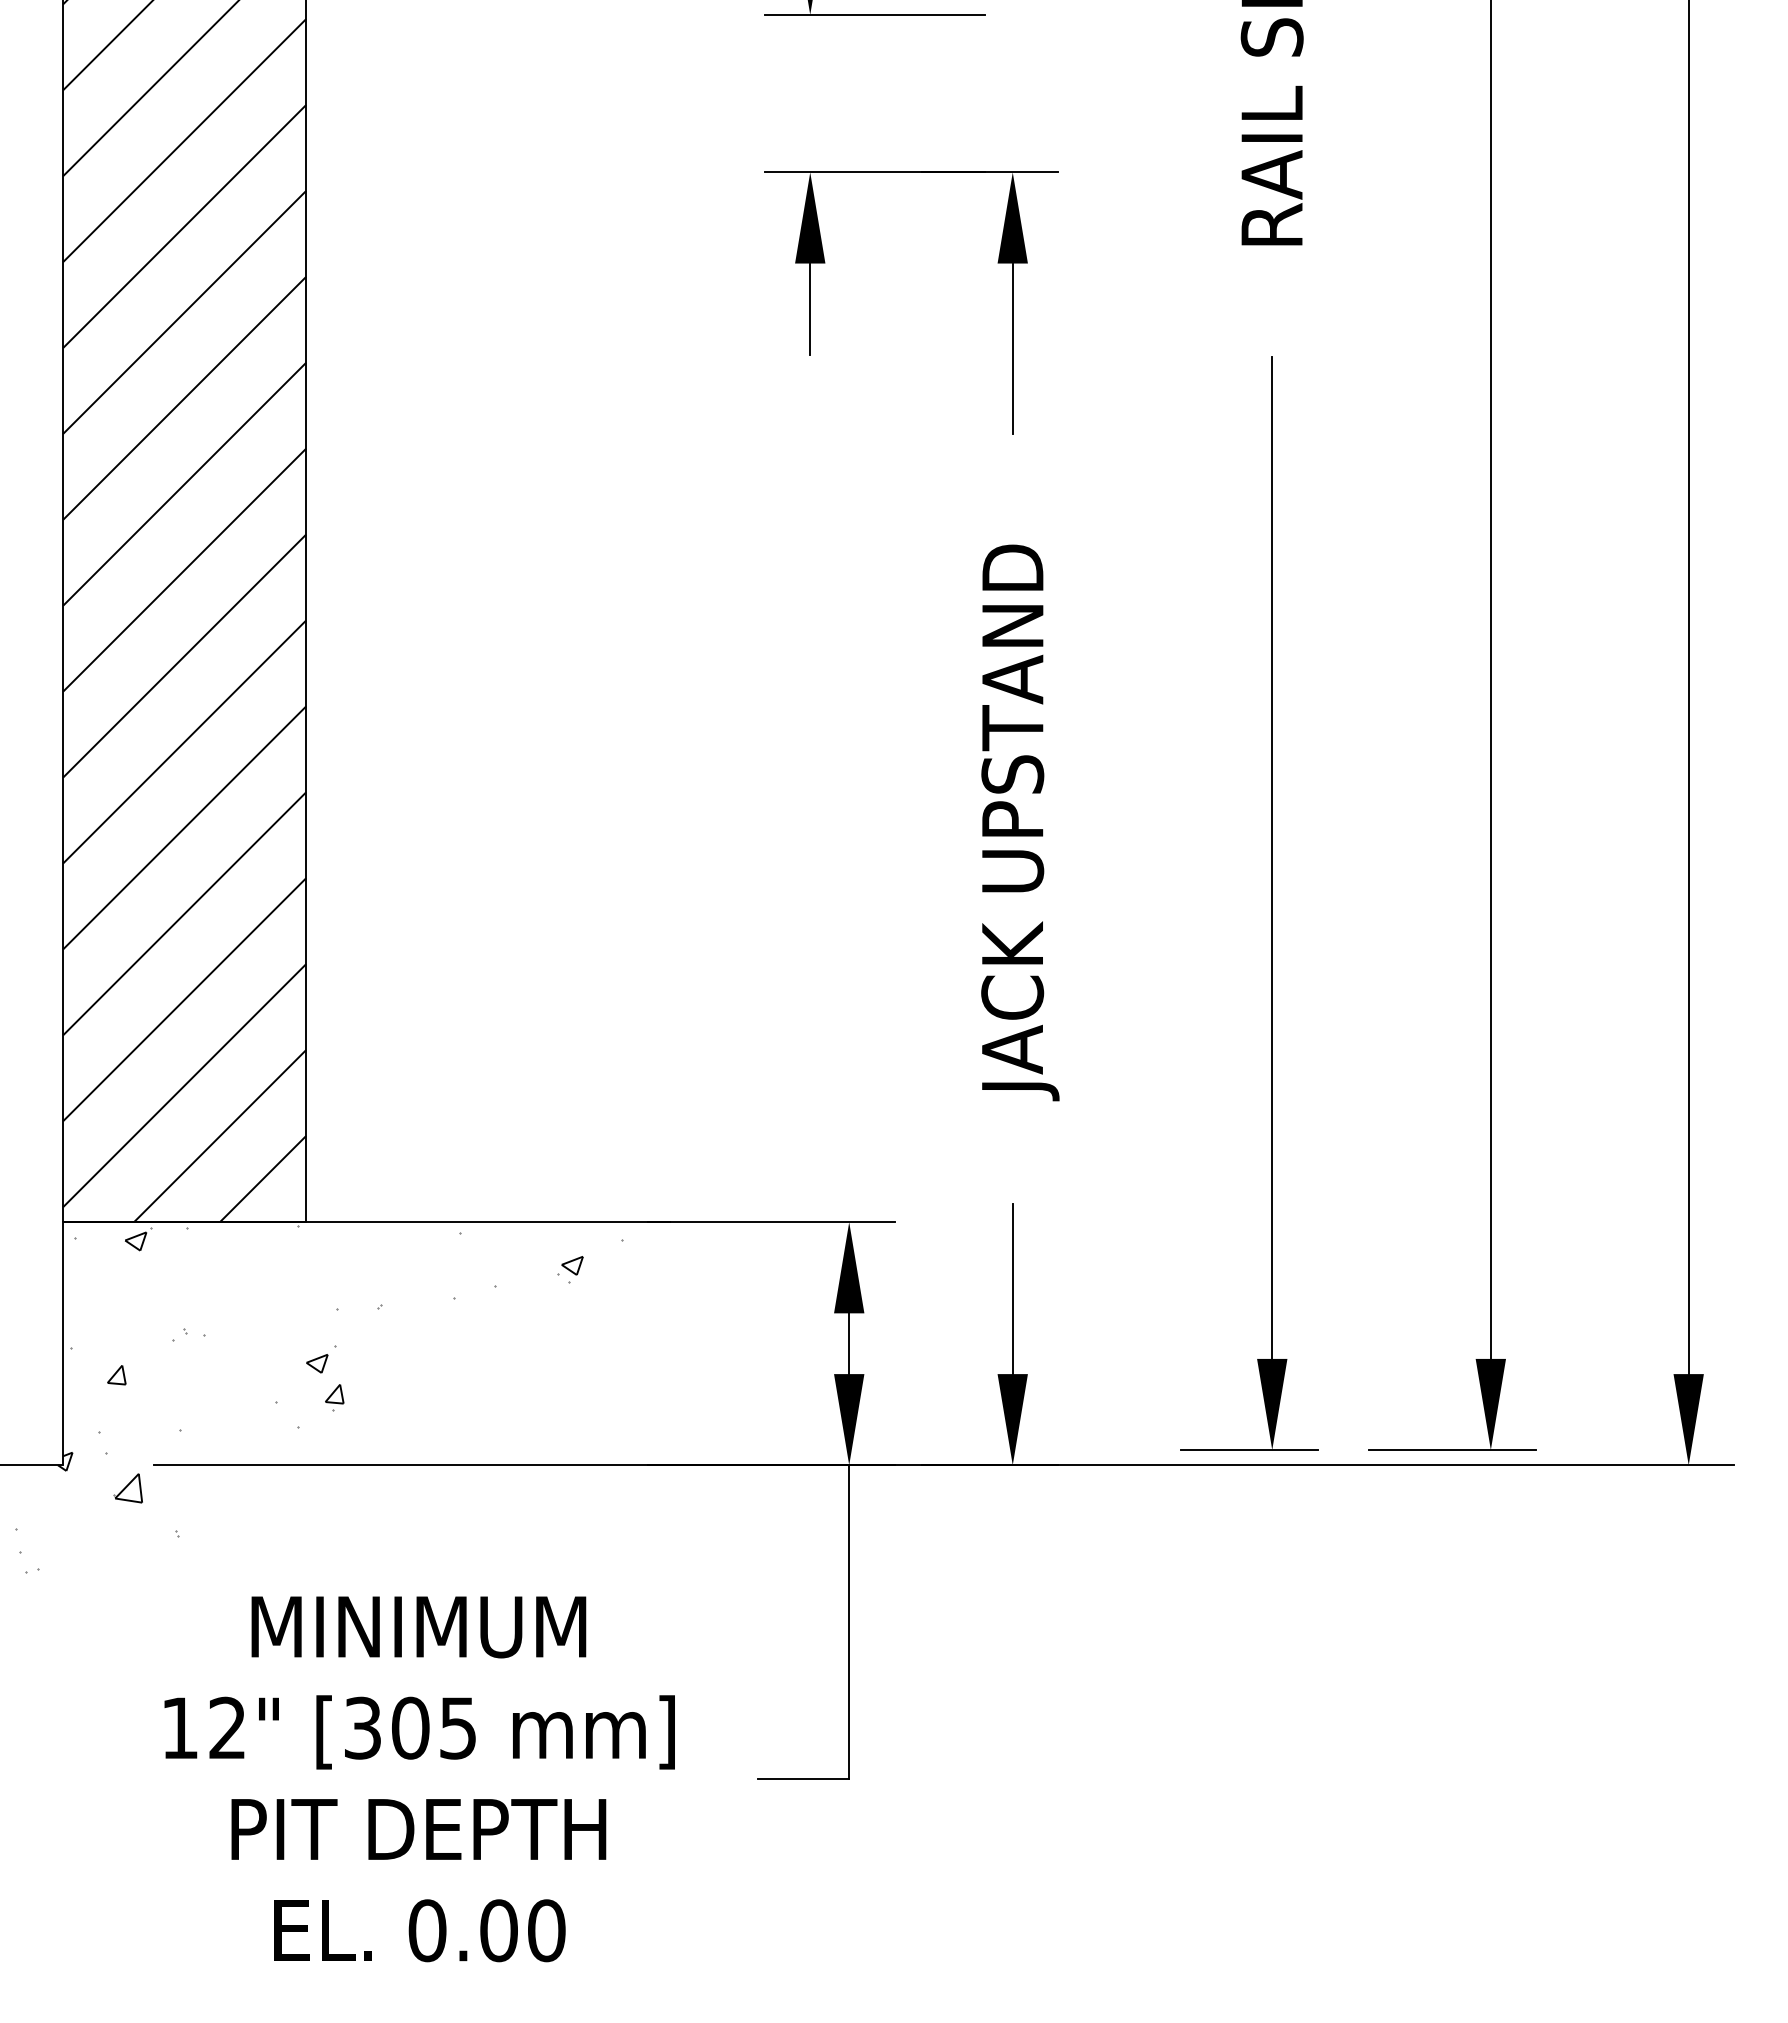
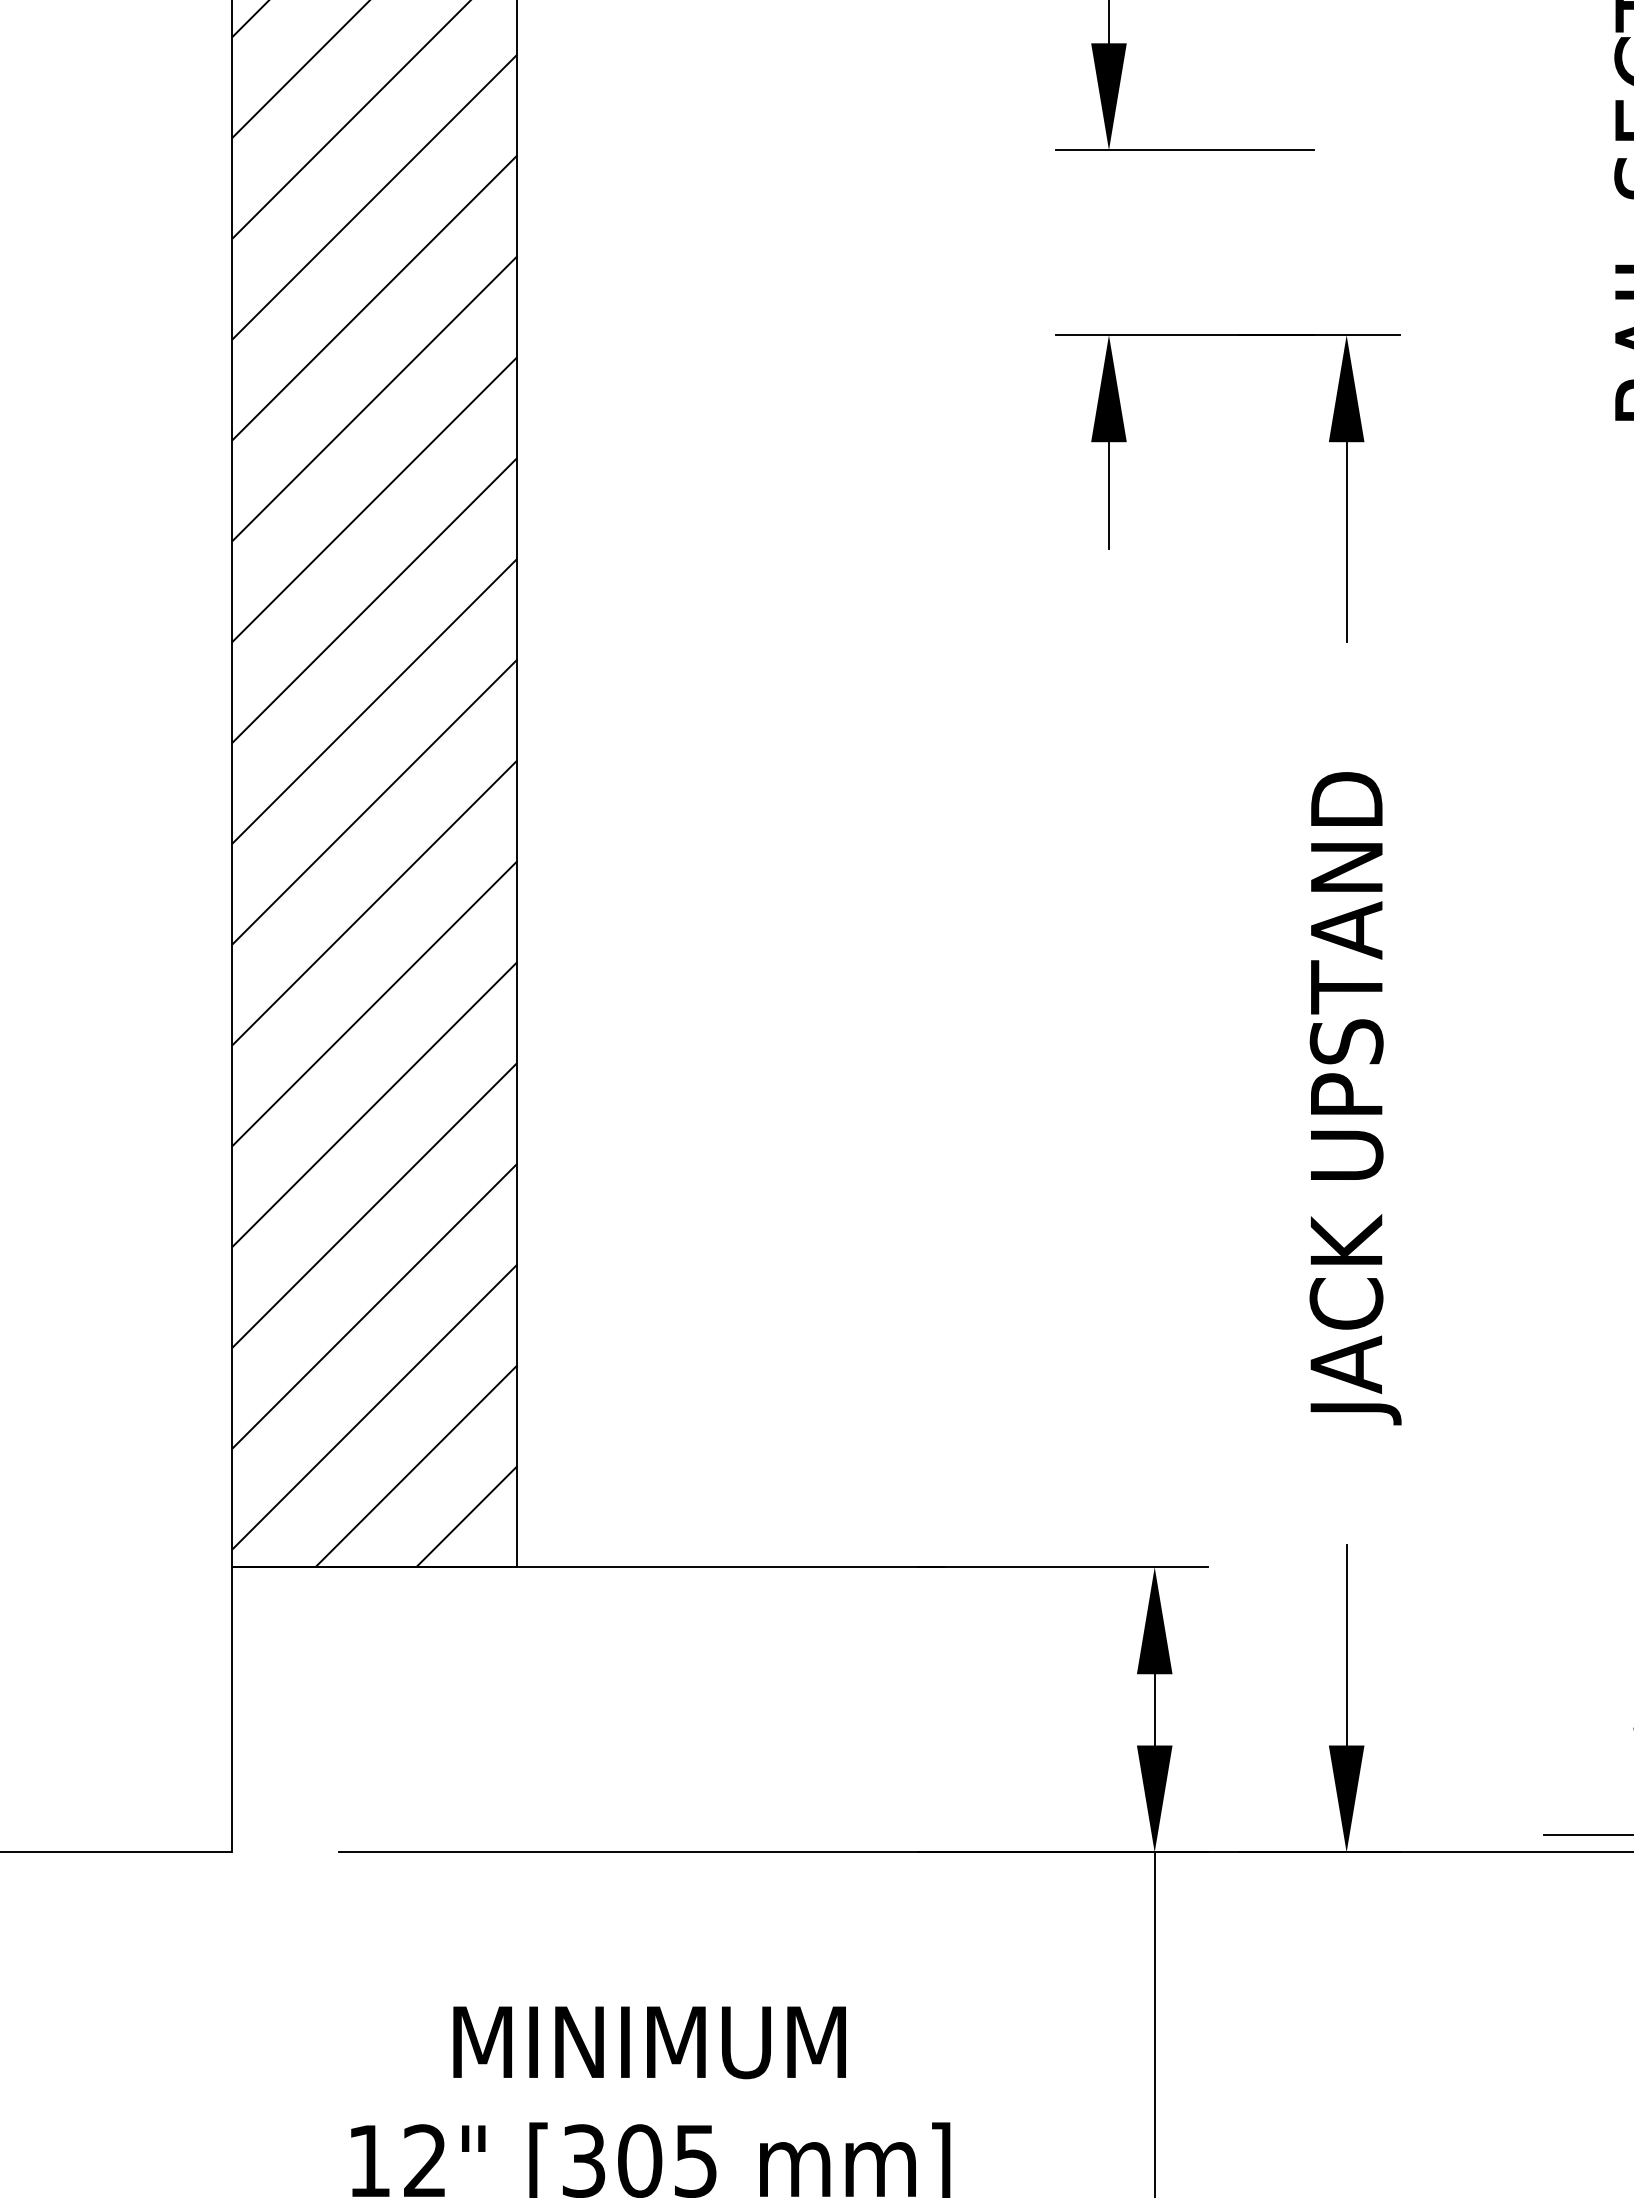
hatch: (319, 1398) -> (533, 1774), removed

